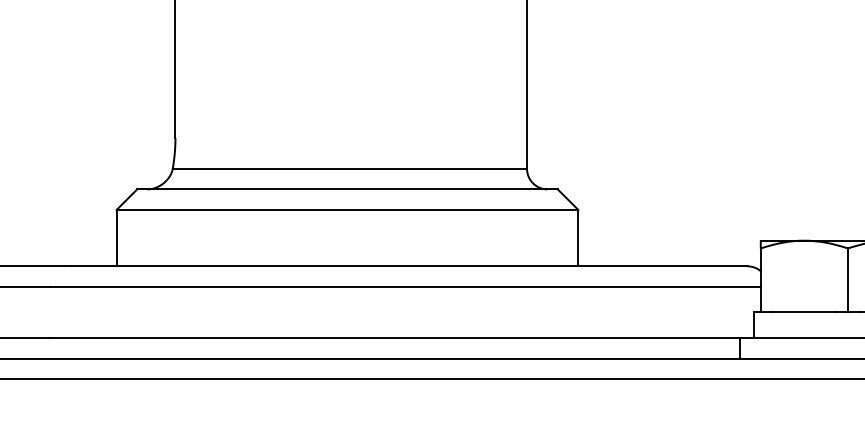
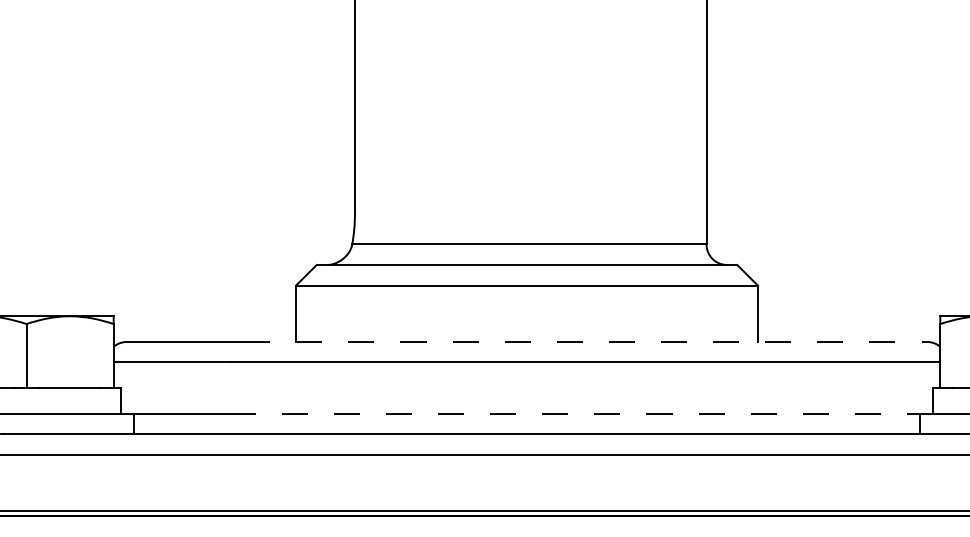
line: (406, 265) -> (586, 341), solid -> dashed
line: (395, 337) -> (575, 413), solid -> dashed

